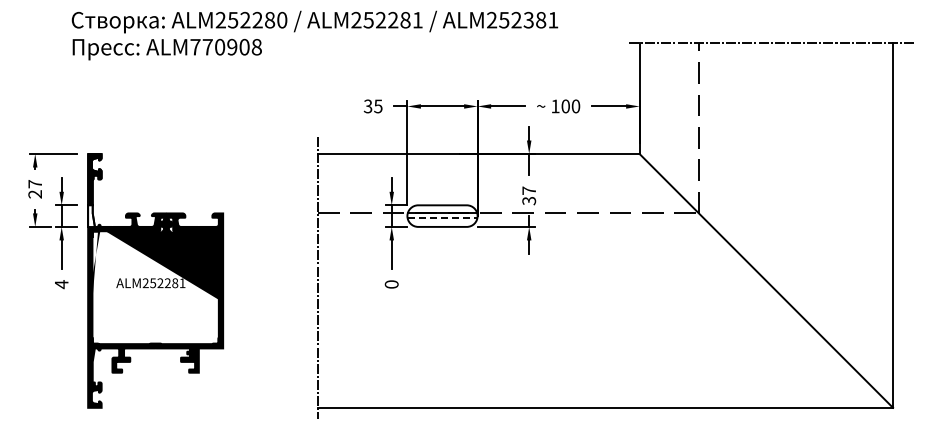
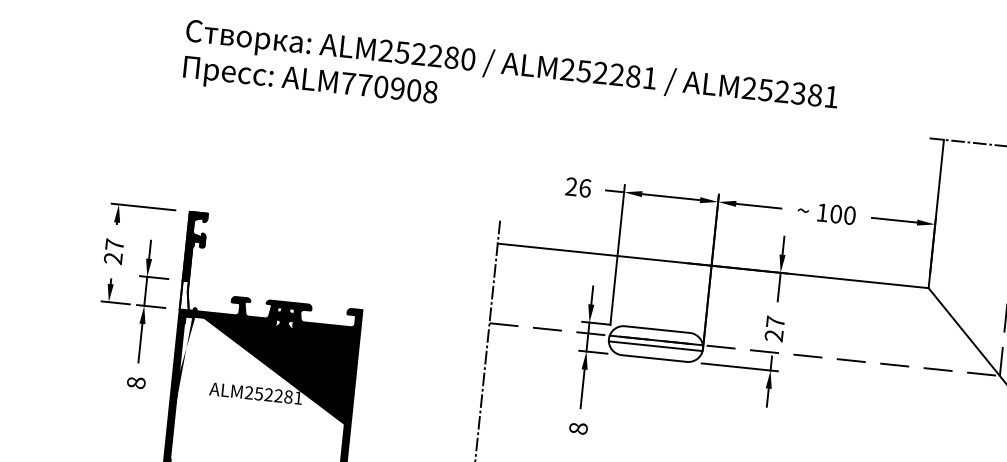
text: (372, 106) -> (577, 187), 35 -> 26
text: (529, 200) -> (774, 335), 37 -> 27
line: (442, 217) -> (655, 345), dashed -> solid
text: (61, 284) -> (136, 382), 4 -> 8
text: (391, 284) -> (578, 428), 0 -> 8

